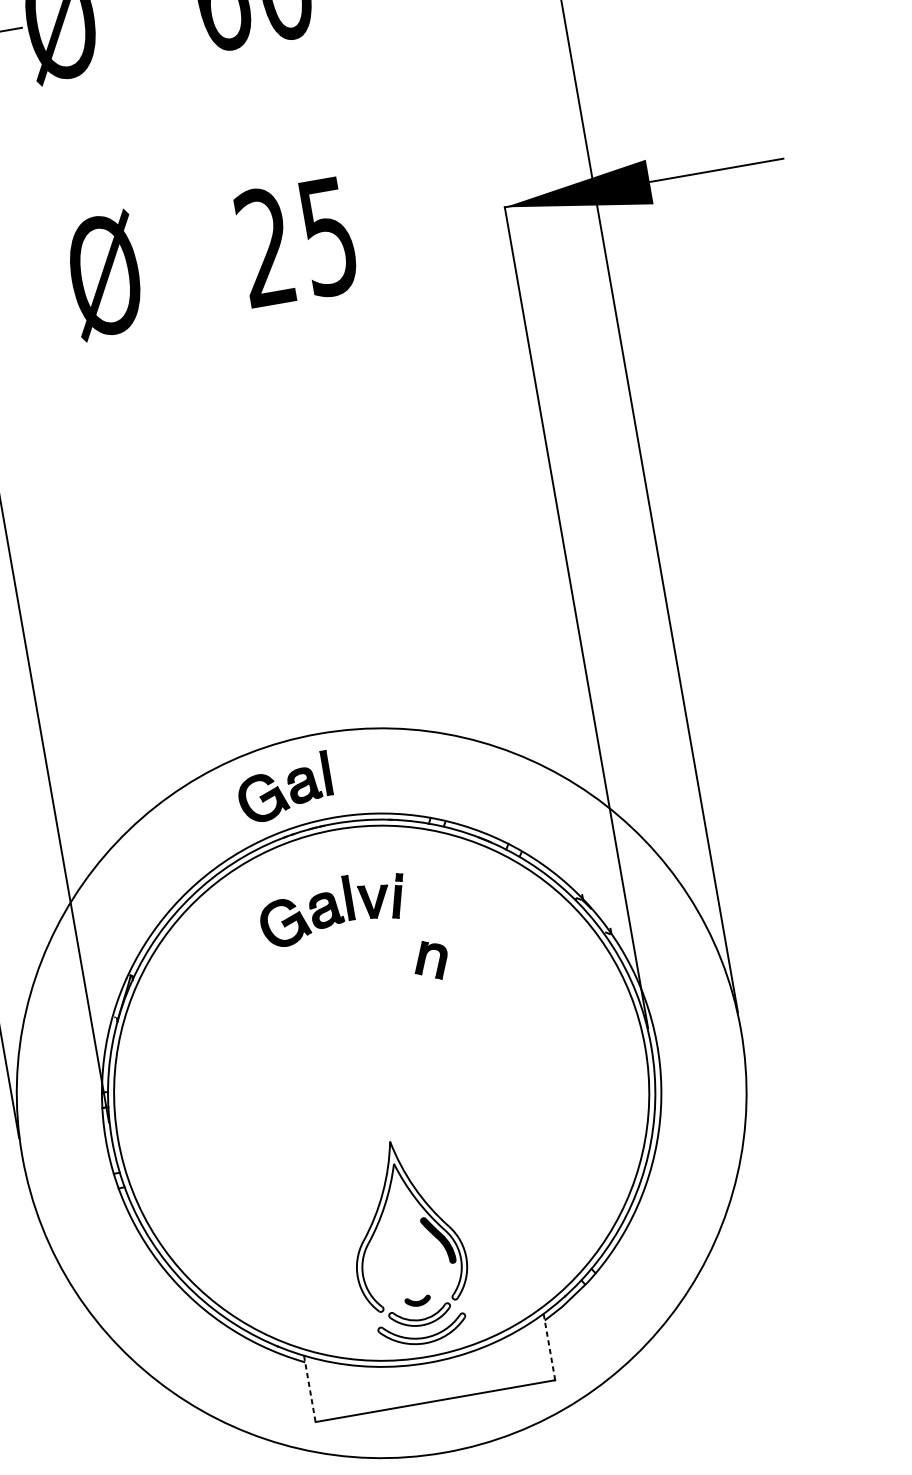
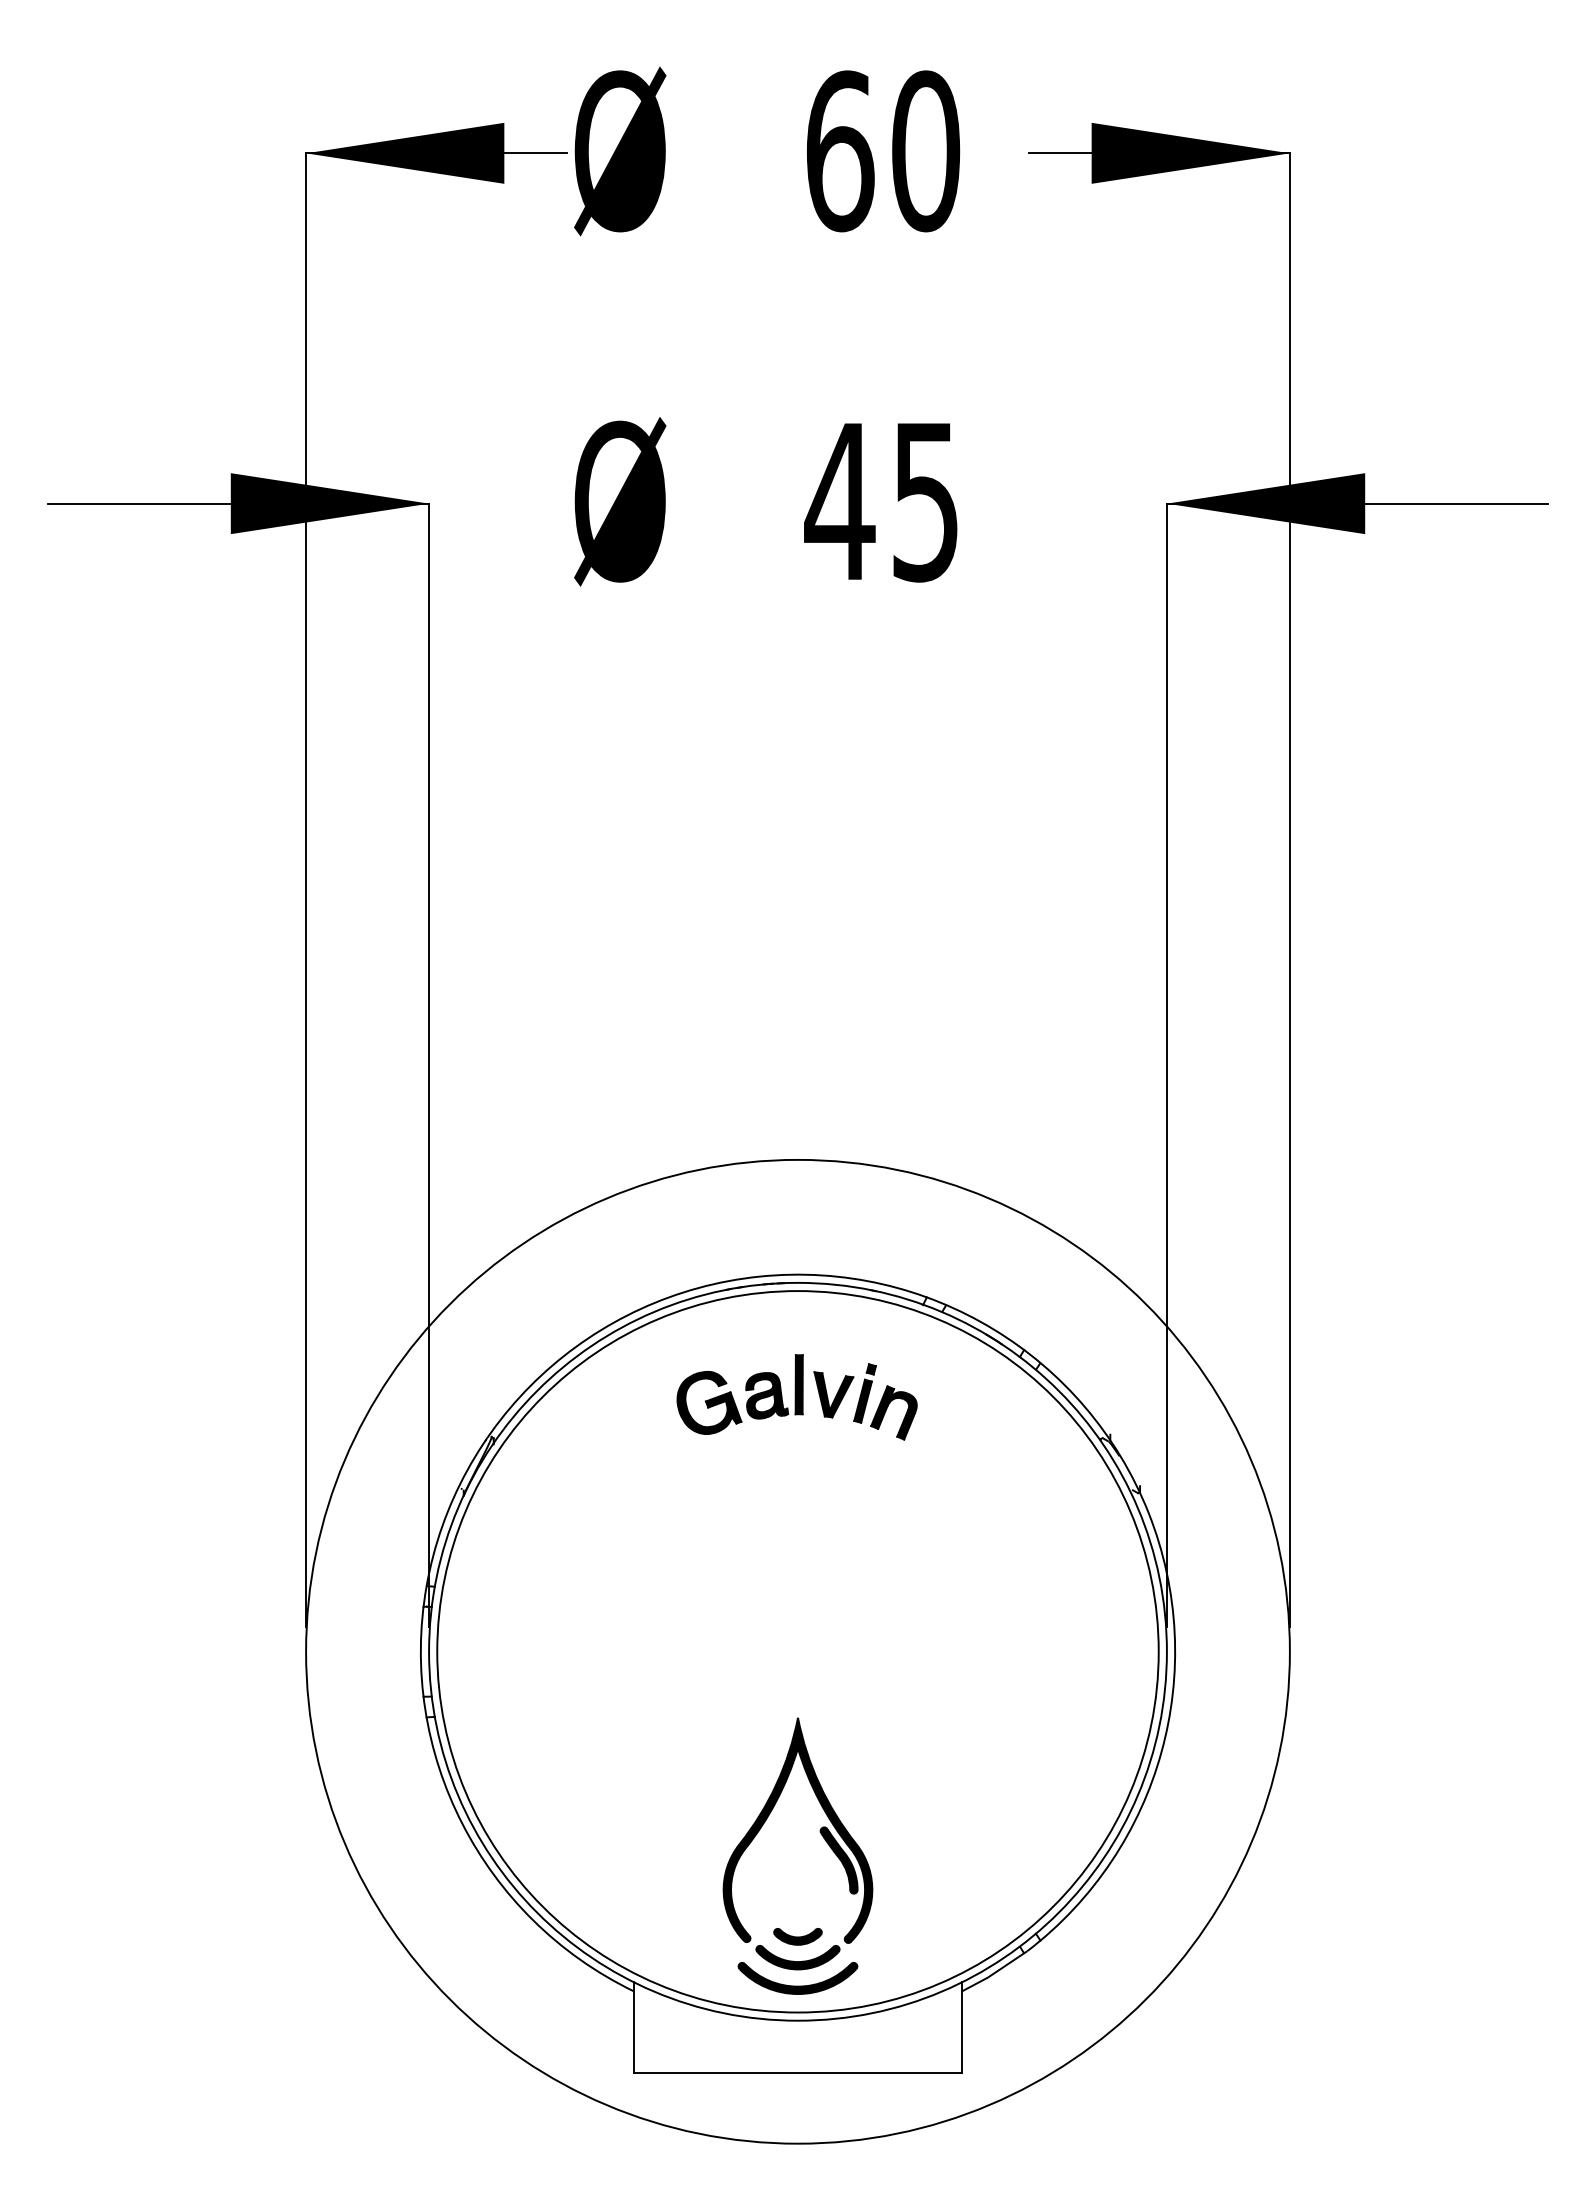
text: (265, 246) -> (839, 499), 25 -> 45
part: (280, 790) -> (733, 1226), removed
part: (425, 958) -> (887, 1409), moved
fill: (403, 1223) -> (797, 1829), added
part: (417, 1301) -> (797, 1936), size x1.43
fill: (420, 1316) -> (797, 1957), added
fill: (422, 1332) -> (797, 1978), added
line: (549, 1346) -> (961, 2027), dashed -> solid
line: (310, 1389) -> (634, 2028), dashed -> solid

